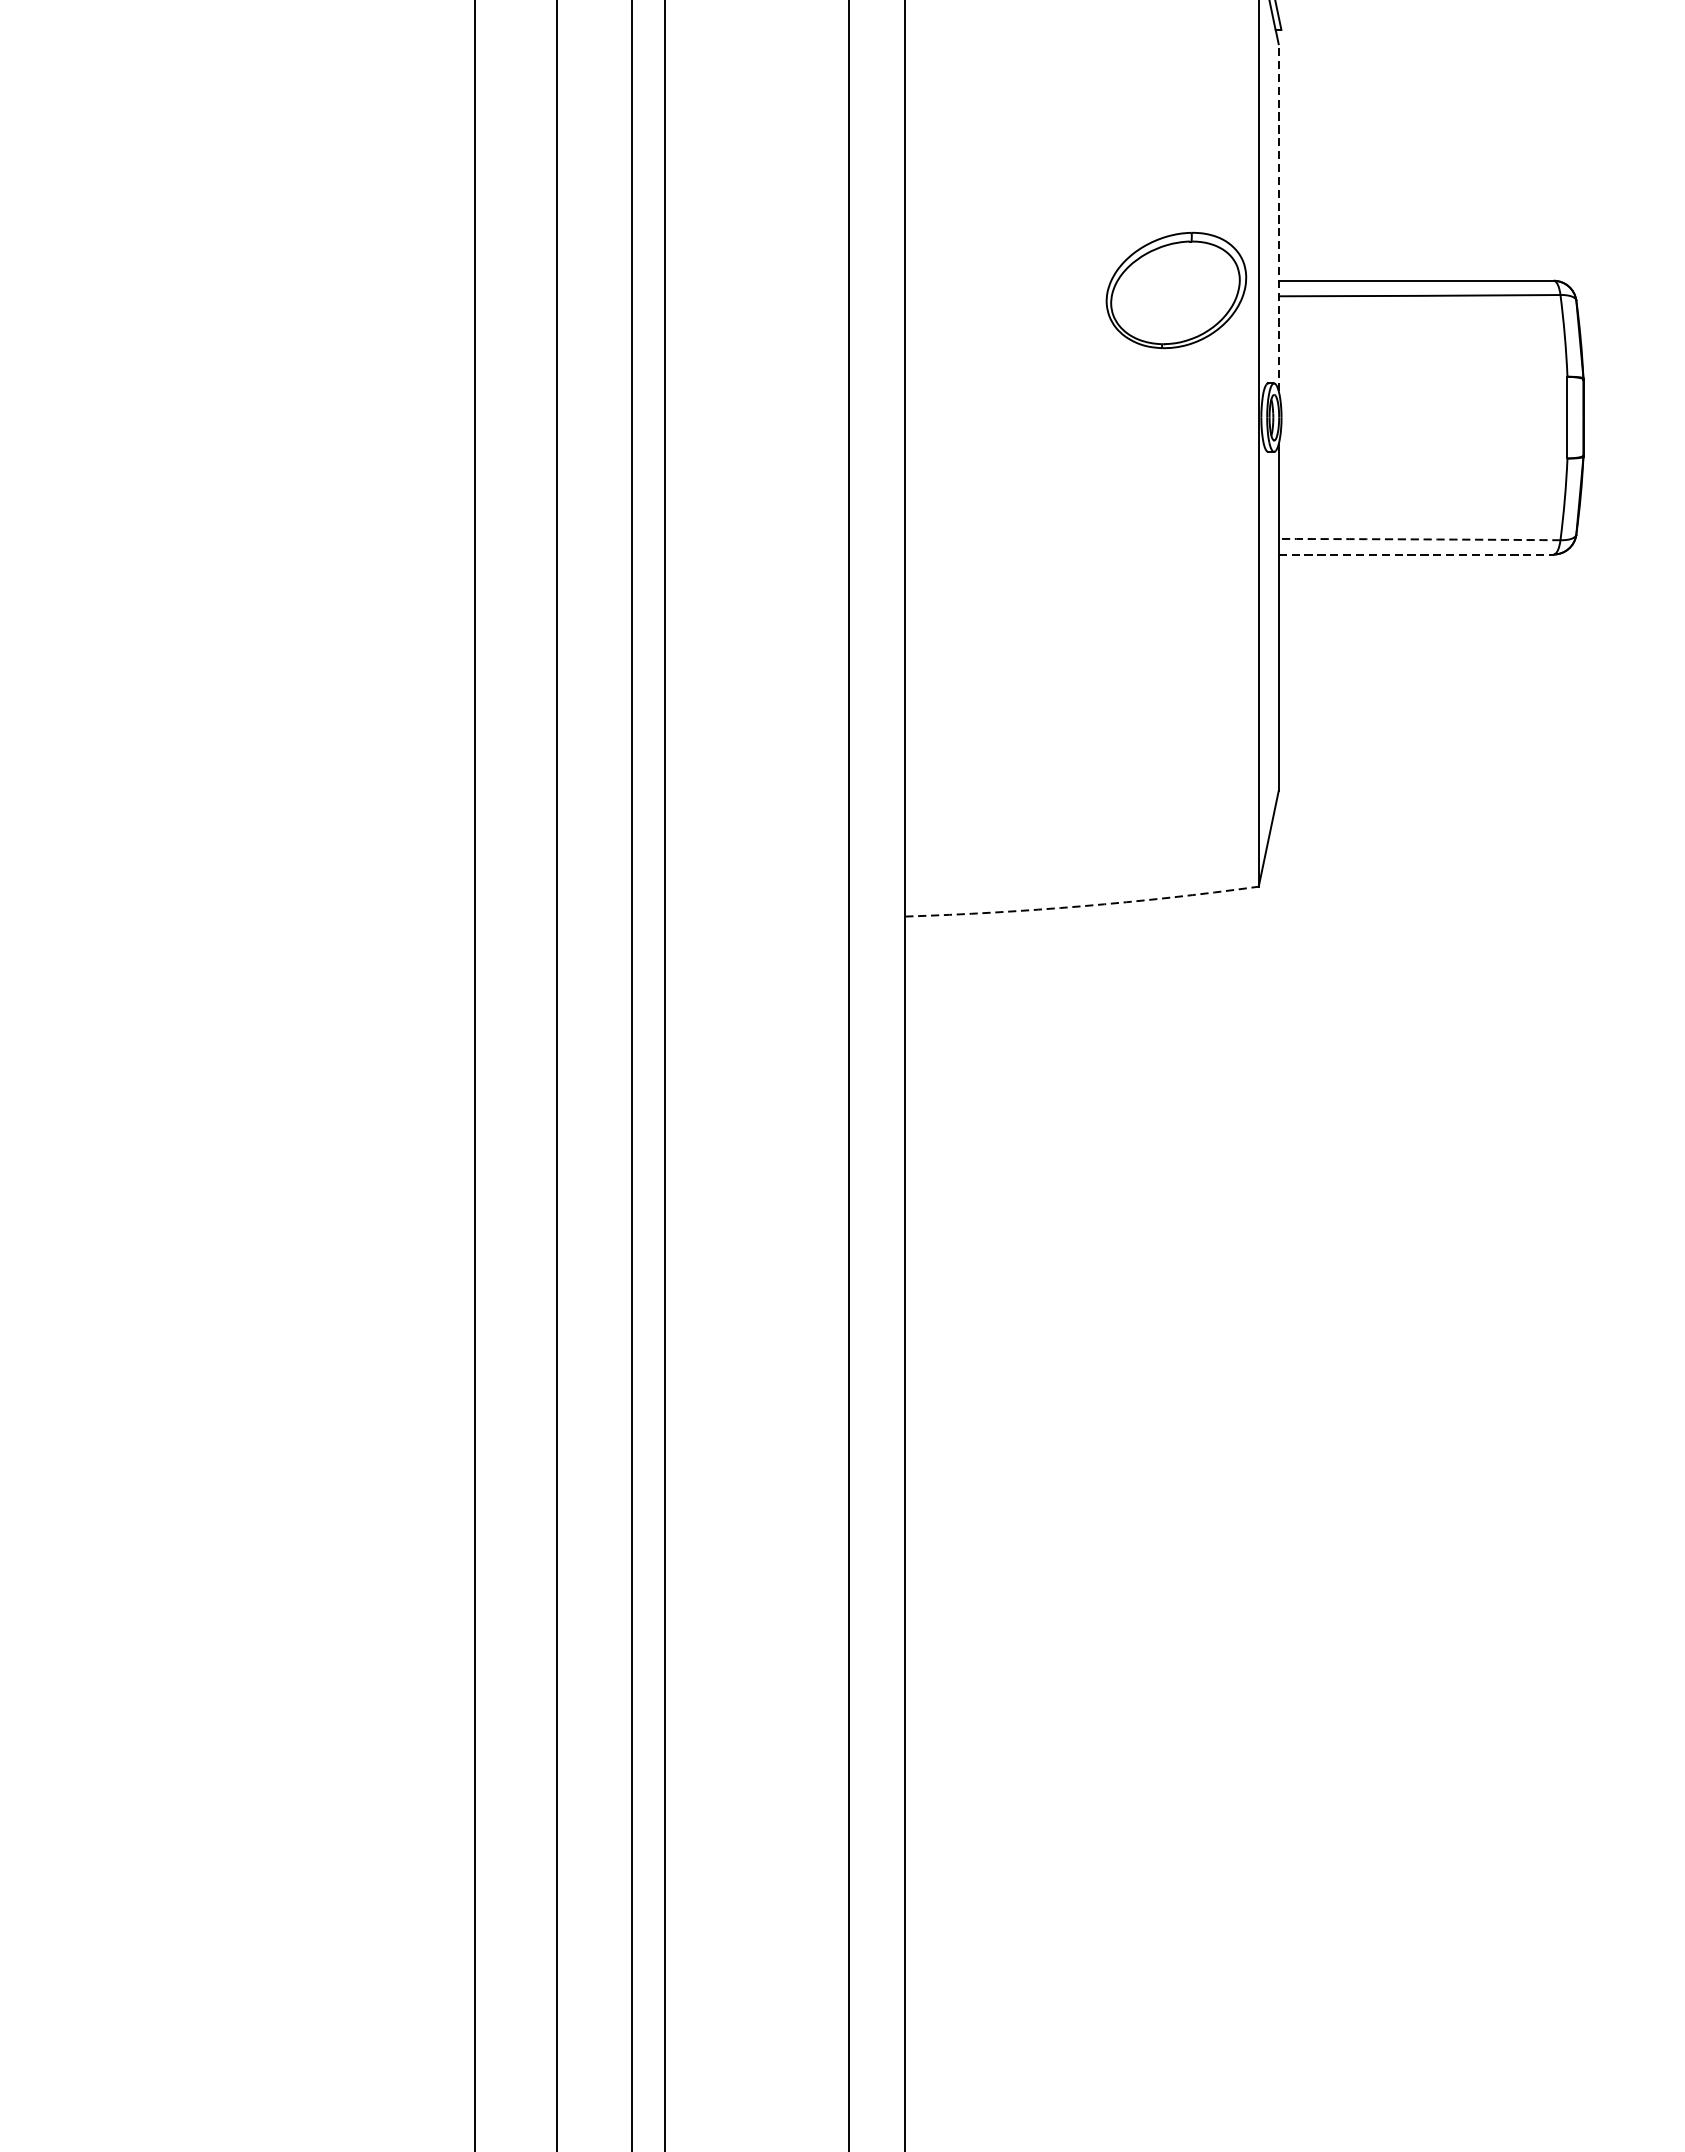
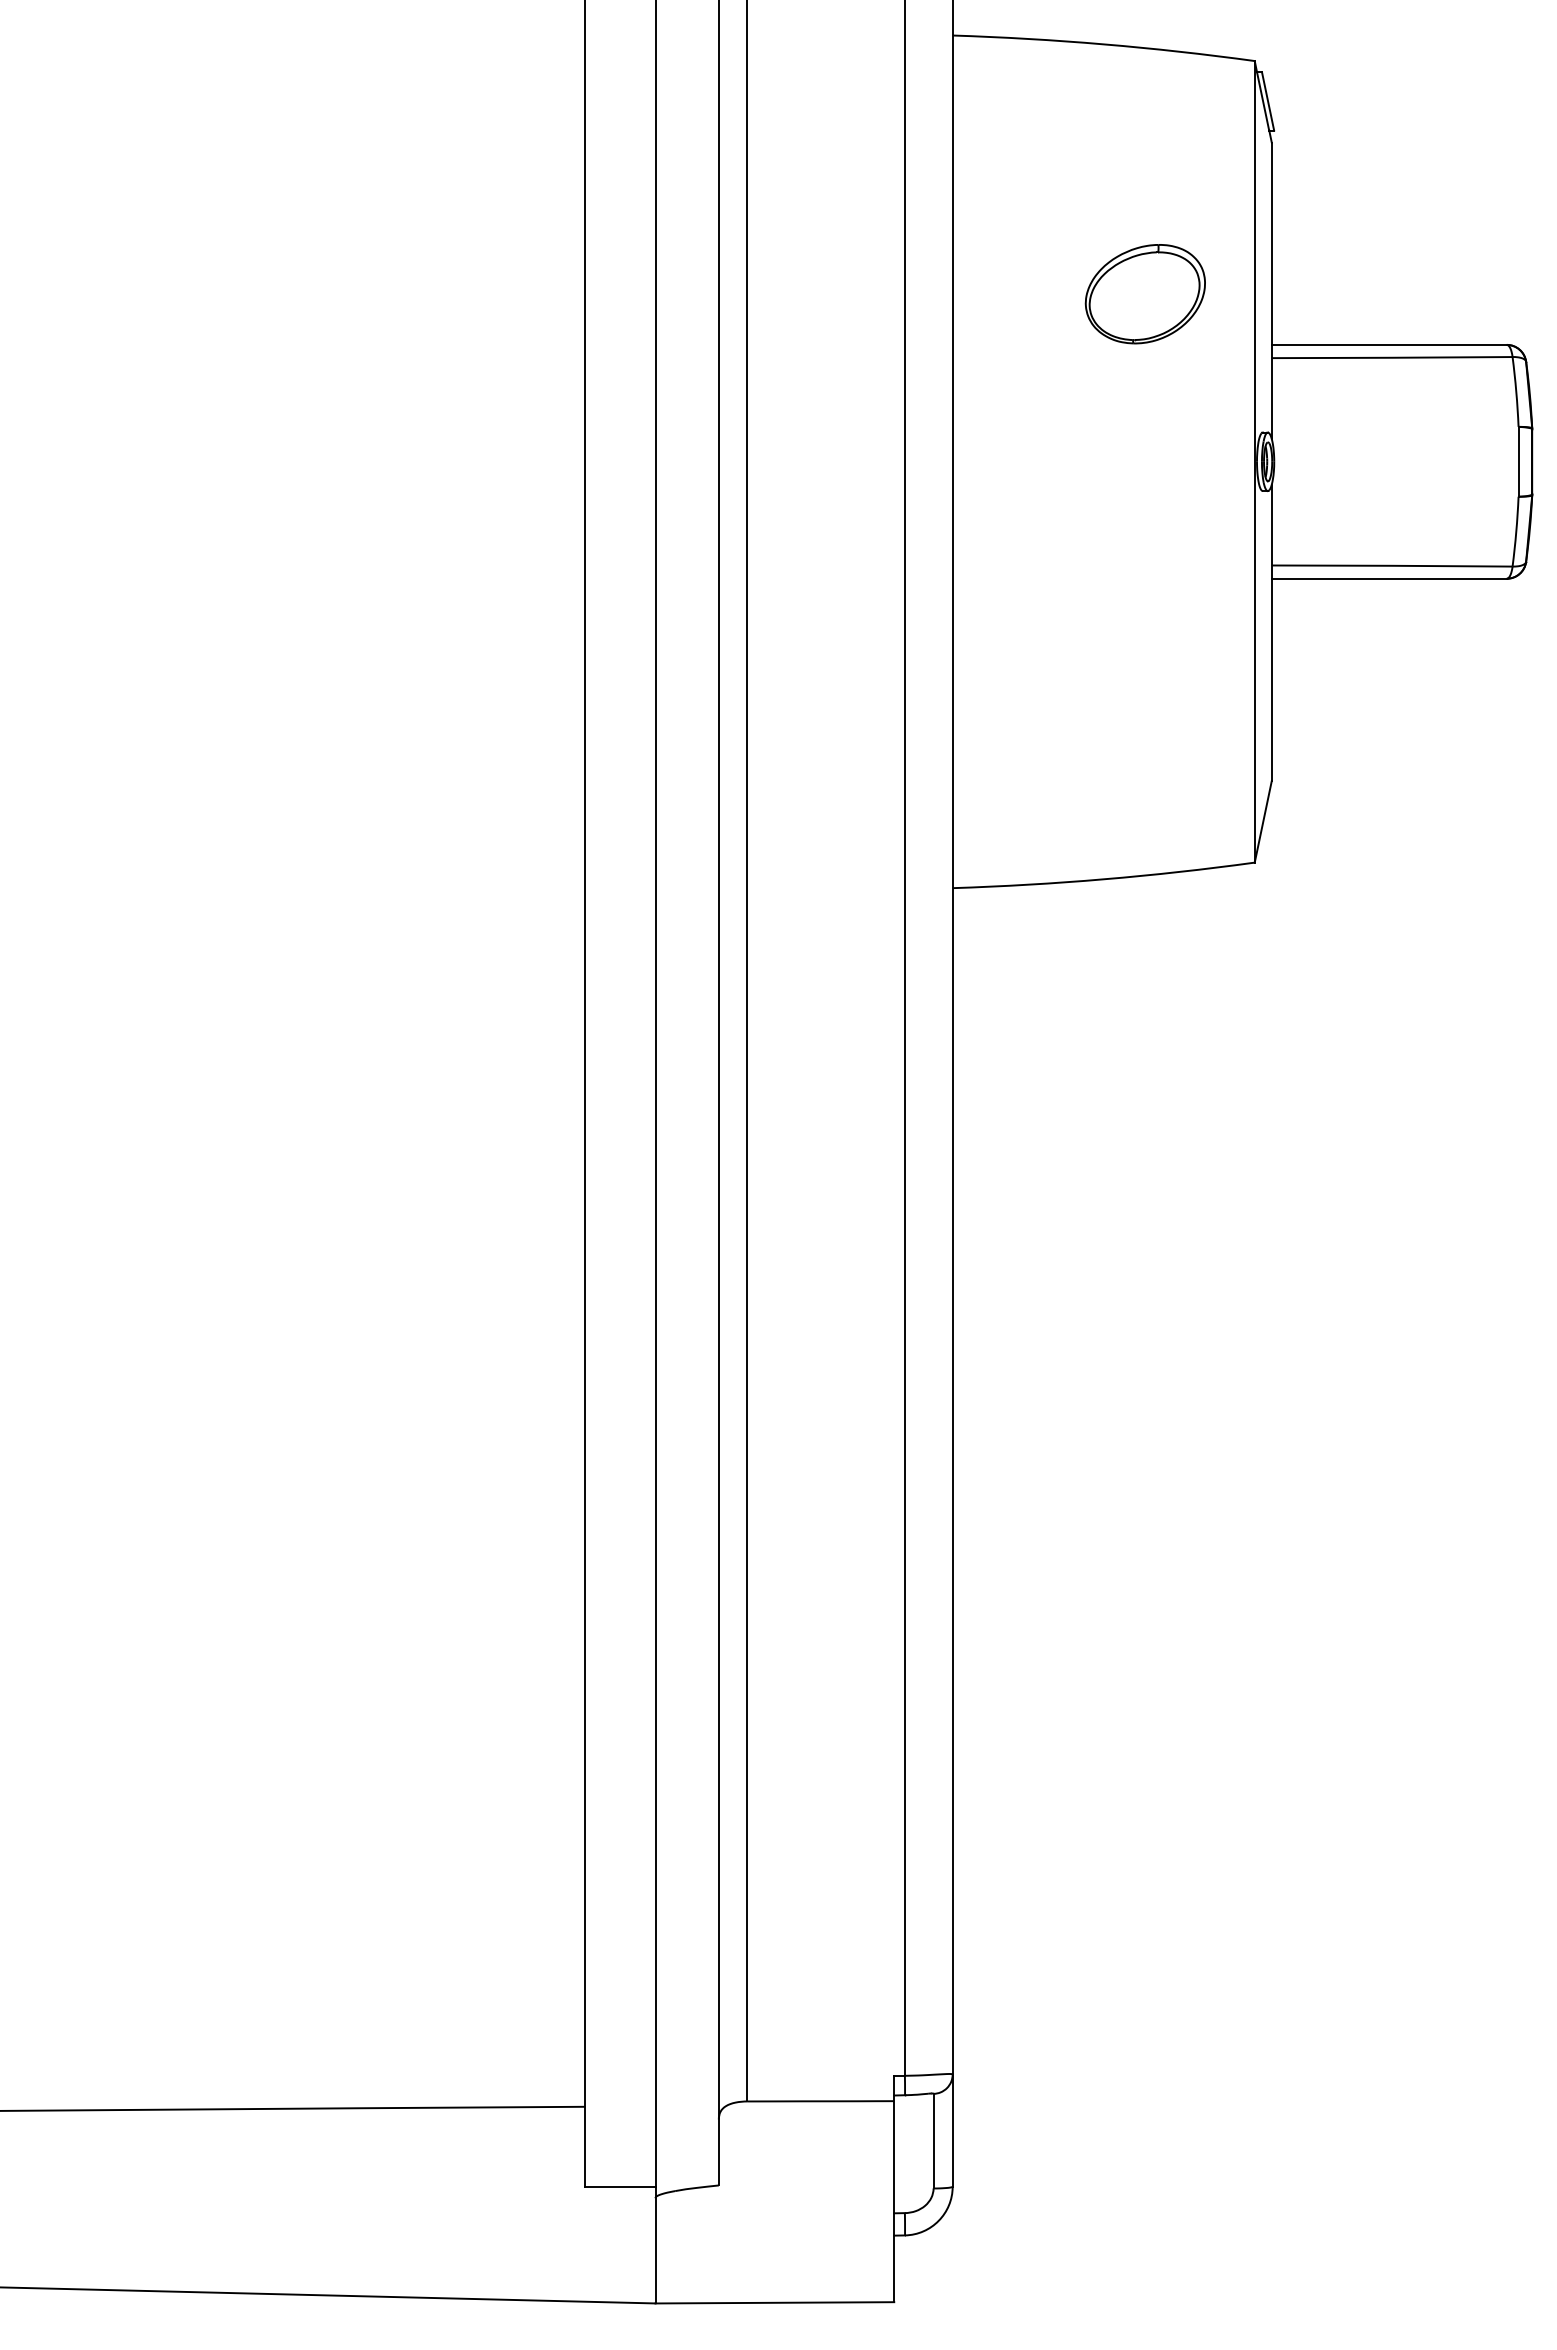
line: (1278, 217) -> (1271, 290), dashed -> solid
part: (1175, 290) -> (1144, 294), moved
arc: (1419, 538) -> (1392, 565), dashed -> solid
line: (1416, 554) -> (1389, 578), dashed -> solid
arc: (1082, 906) -> (1104, 879), dashed -> solid

